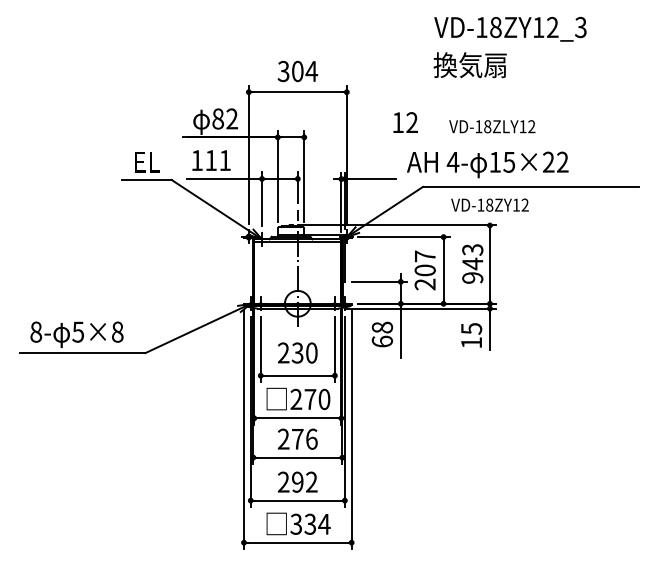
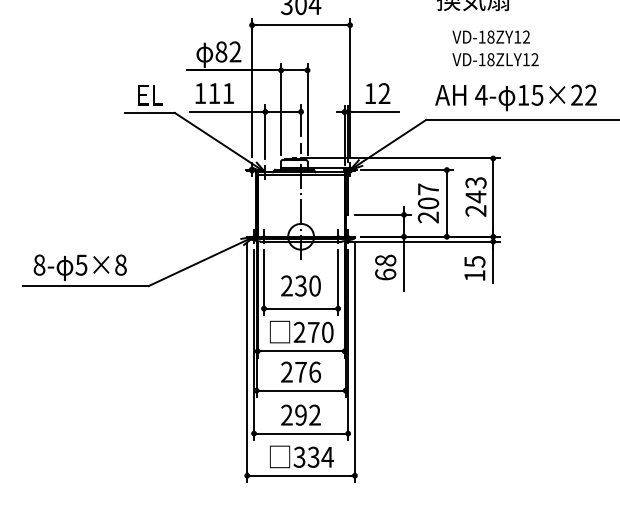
text: (405, 122) -> (377, 93), moved
text: (487, 164) -> (515, 97), moved
text: (489, 204) -> (490, 36), moved
text: (472, 277) -> (475, 210), 943 -> 243

